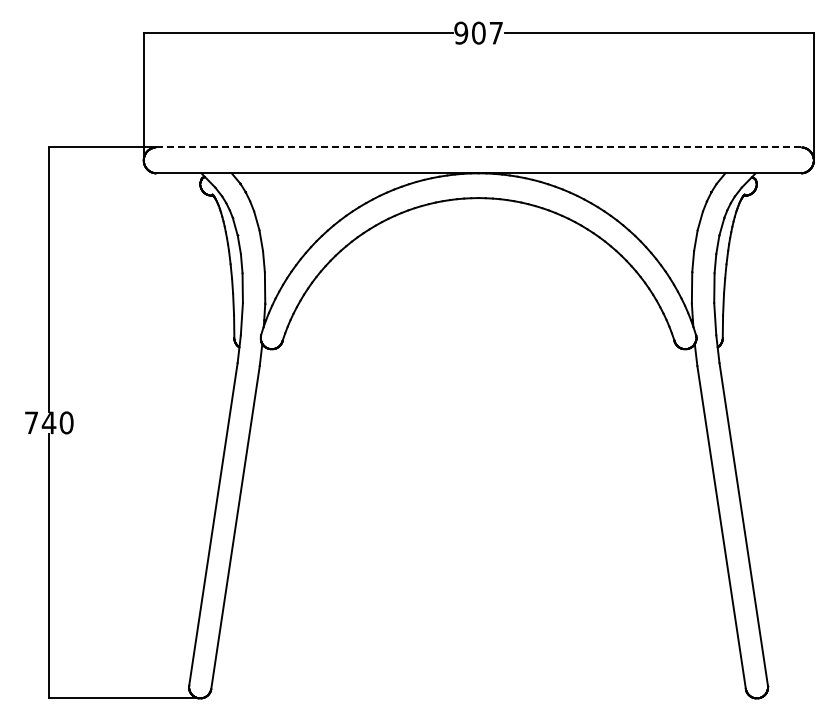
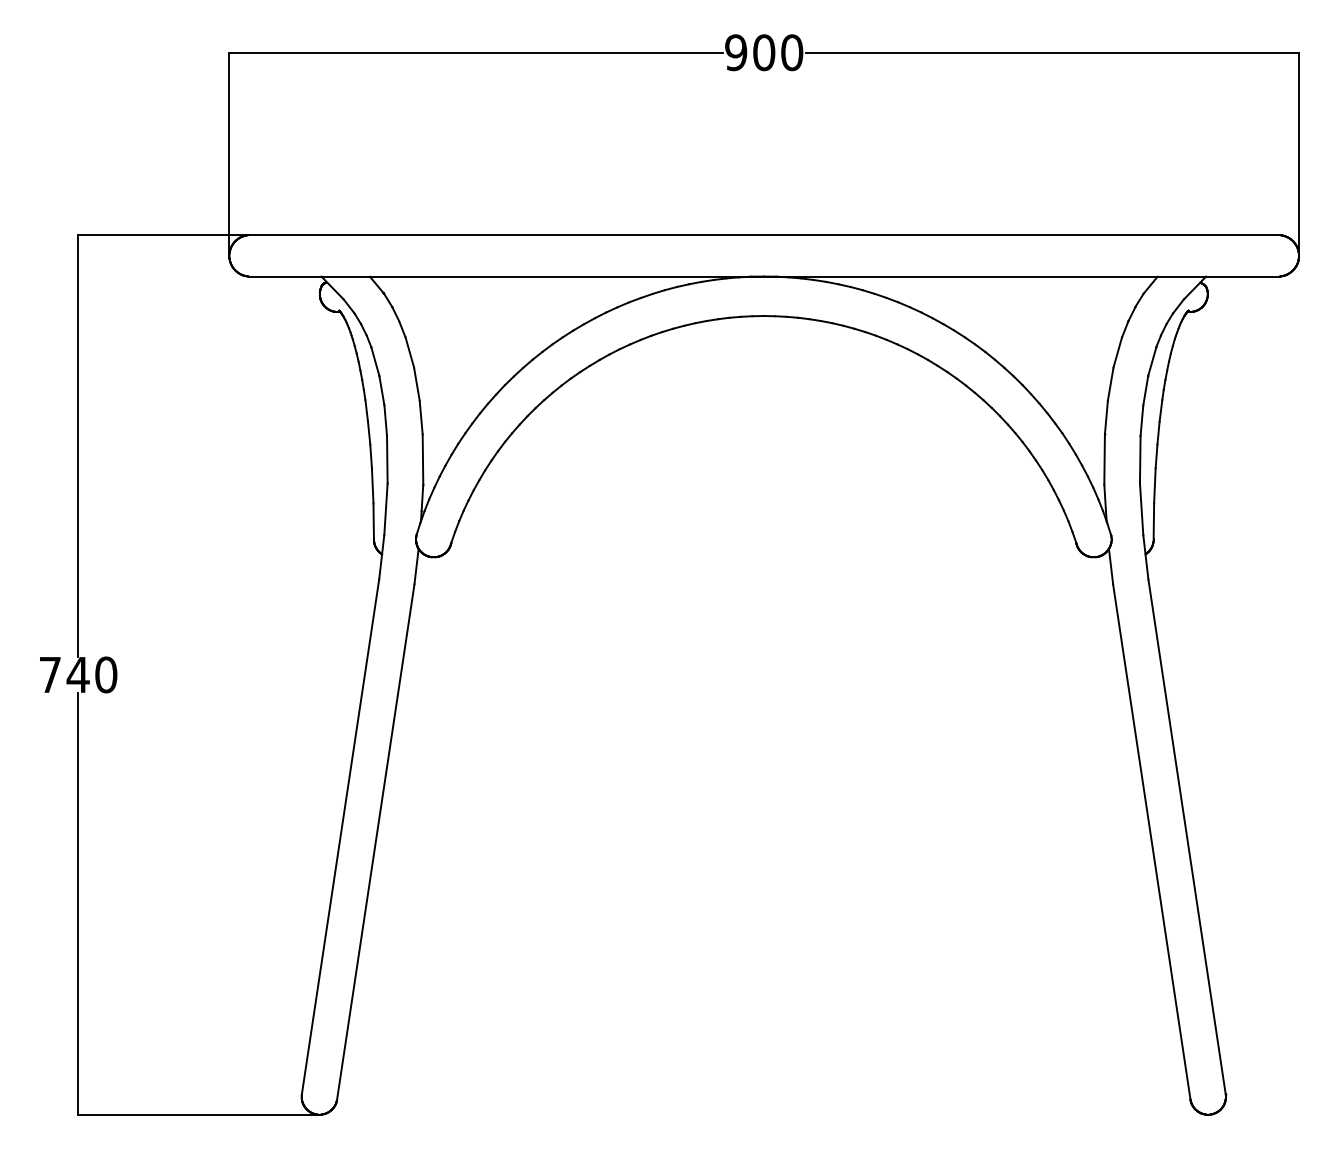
text: (496, 32) -> (792, 51), 907 -> 900
line: (478, 147) -> (763, 235), dashed -> solid

